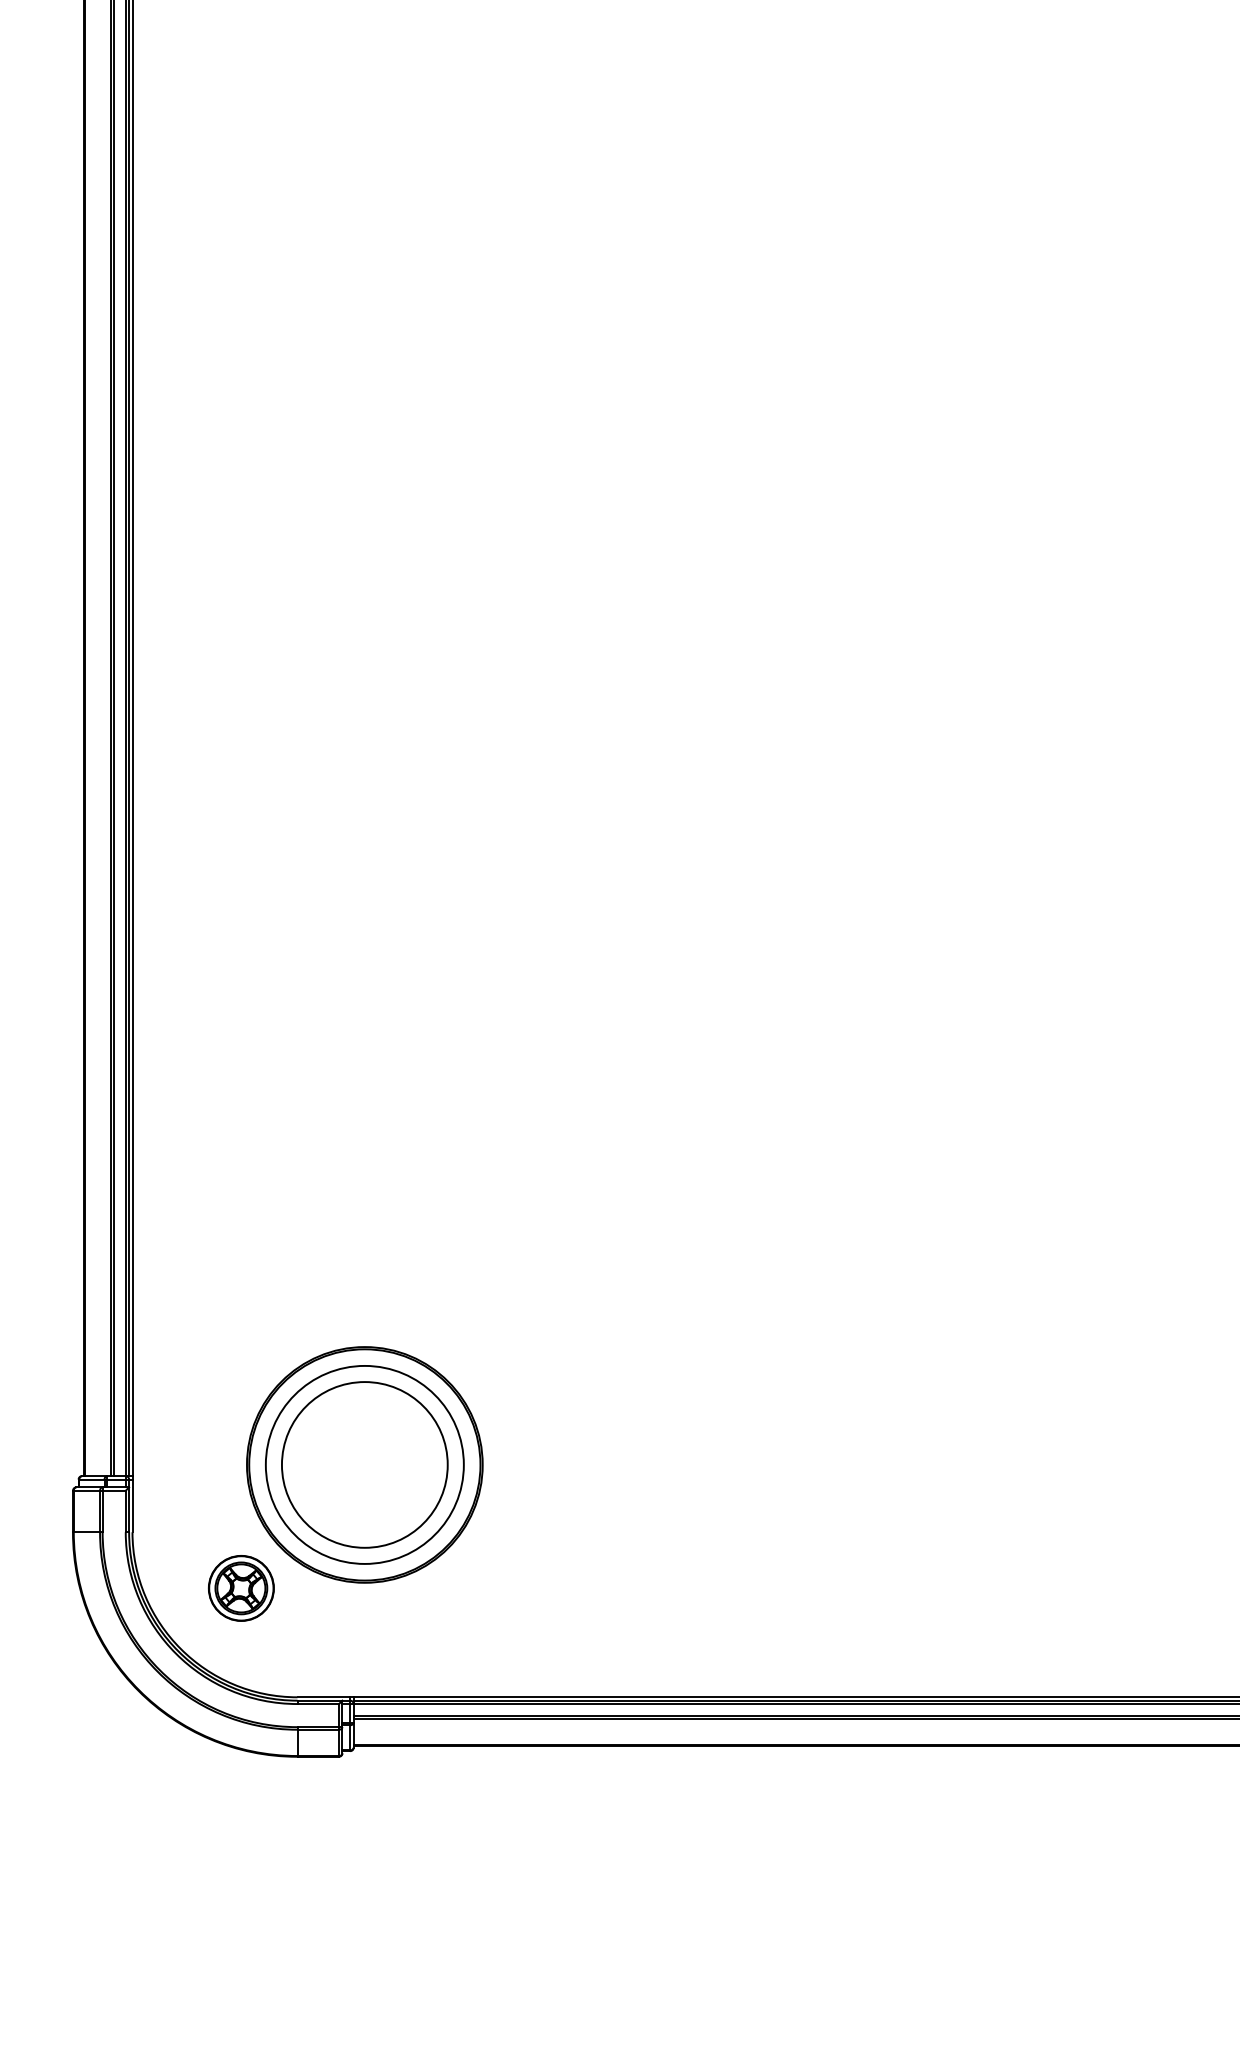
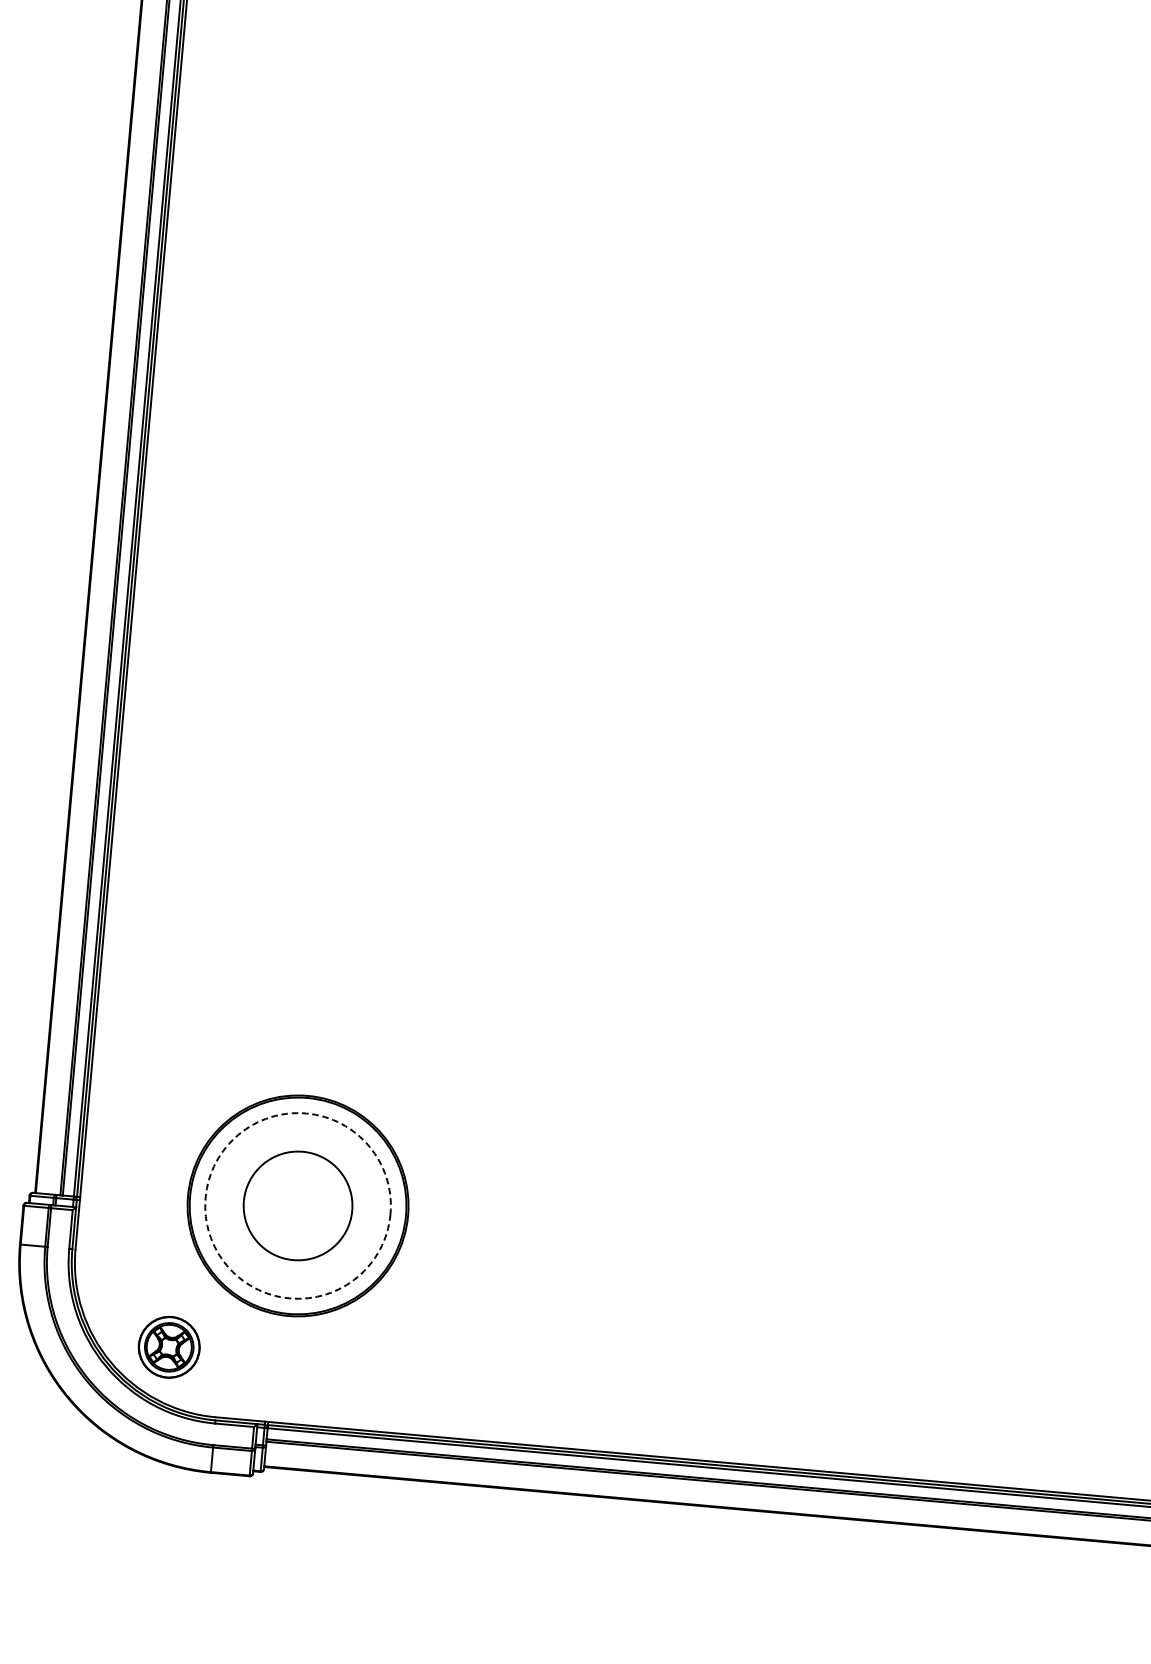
circle: (364, 1464) -> (297, 1205), size x0.7
circle: (364, 1464) -> (297, 1205), solid -> dashed
part: (241, 1588) -> (169, 1347), moved

